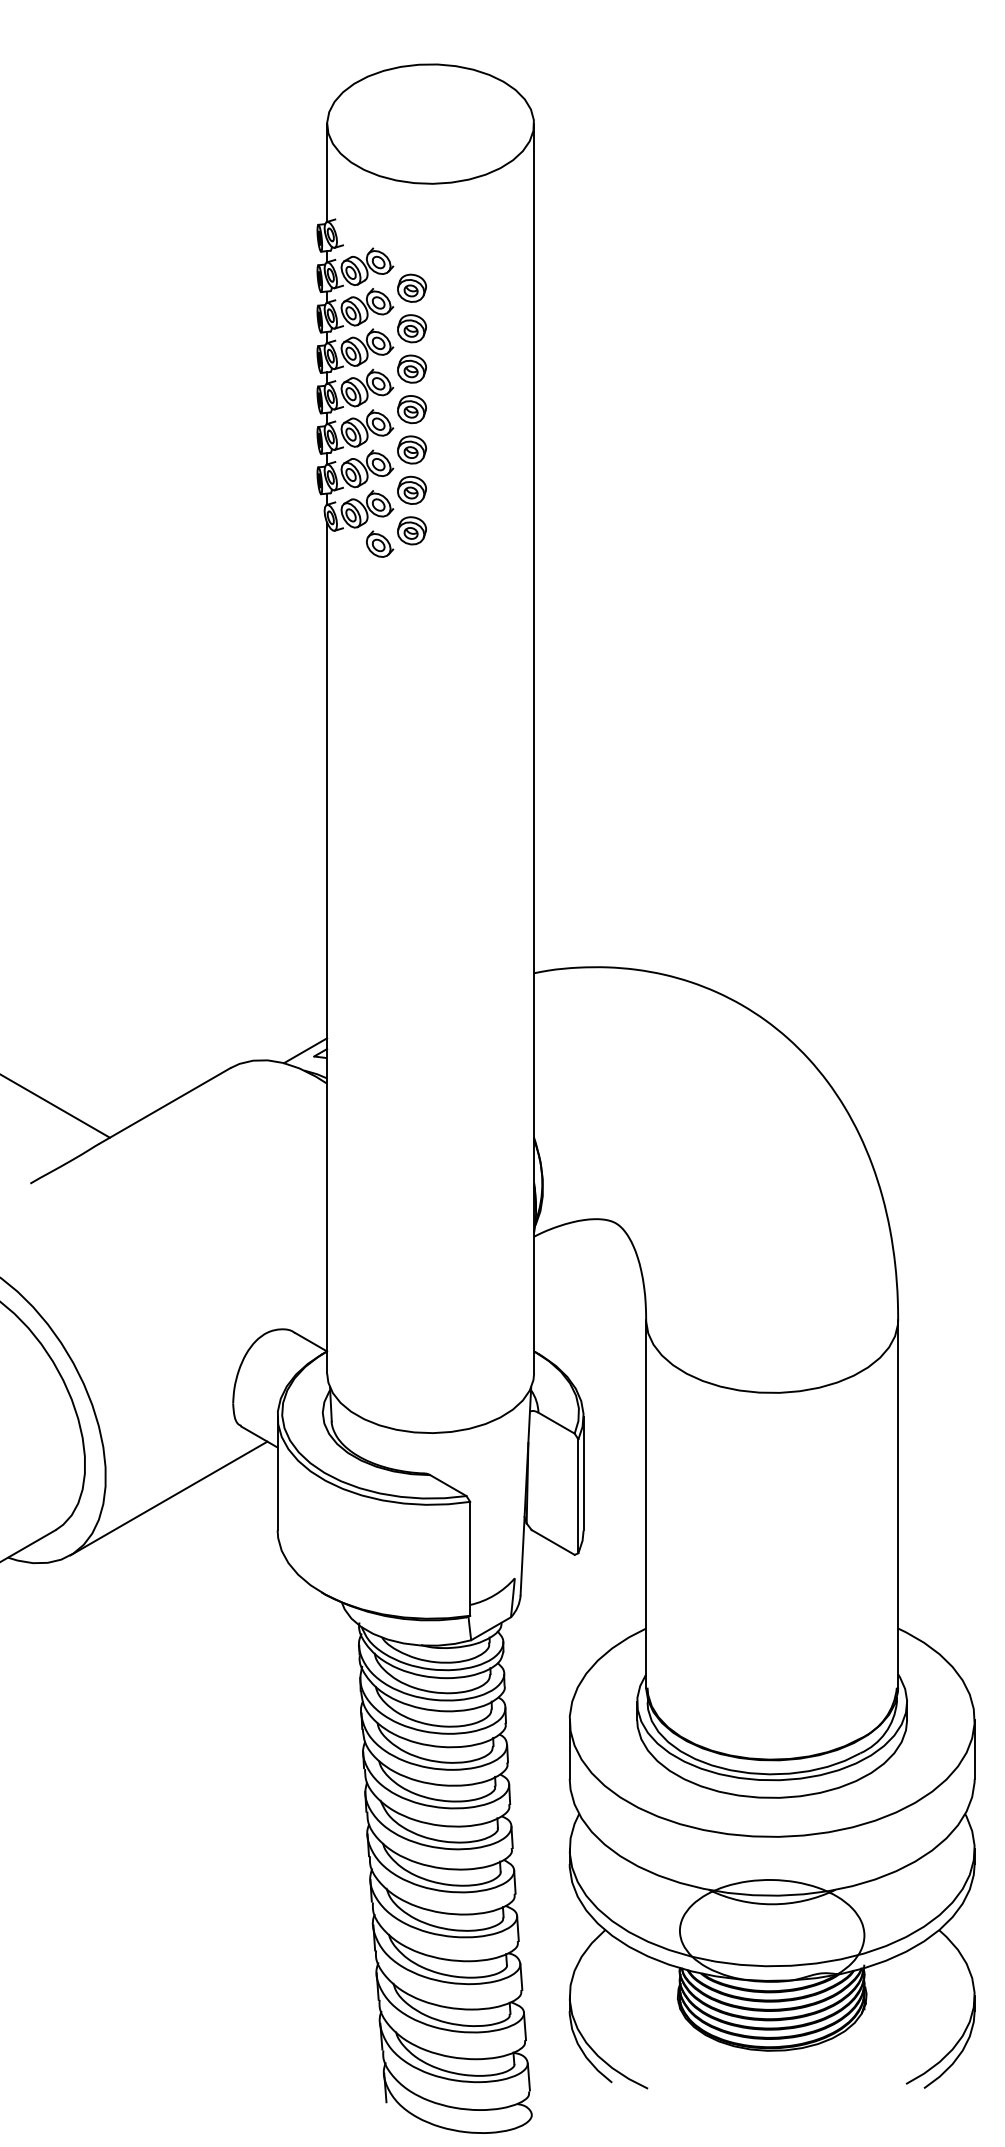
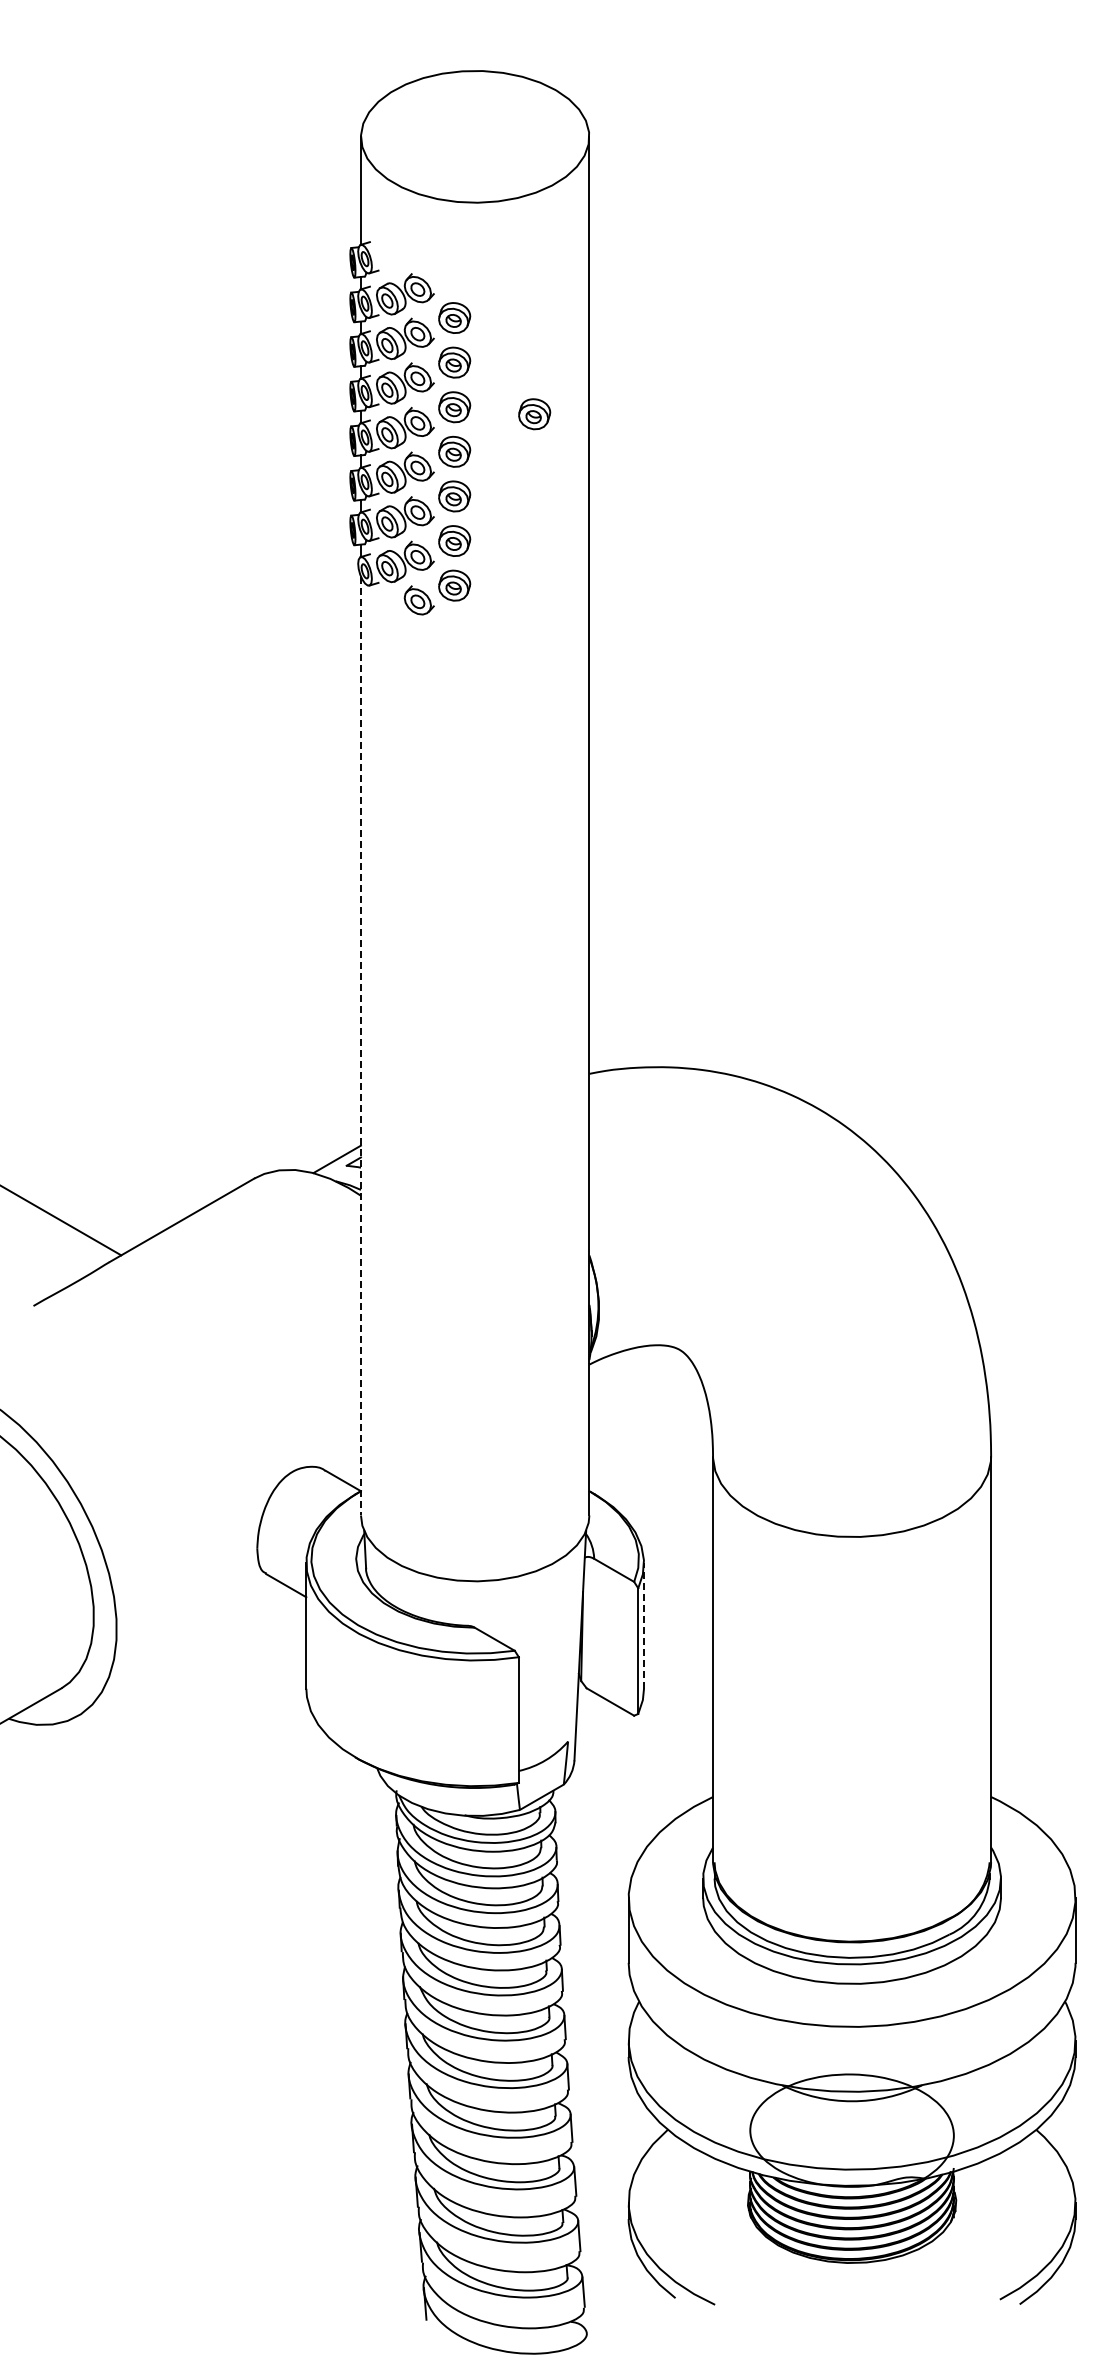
part: (484, 375) -> (534, 414), added
line: (326, 948) -> (360, 1046), solid -> dashed
line: (584, 1473) -> (644, 1625), solid -> dashed
line: (169, 1498) -> (186, 1653), removed

